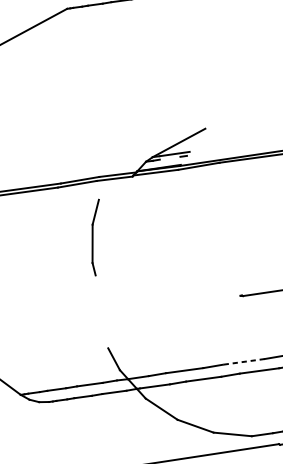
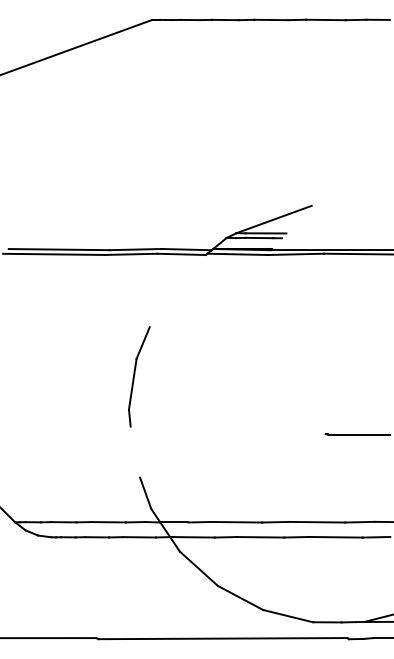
line: (170, 157) -> (259, 237), added
part: (96, 237) -> (139, 376), moved
line: (243, 362) -> (316, 522), dashed -> solid

